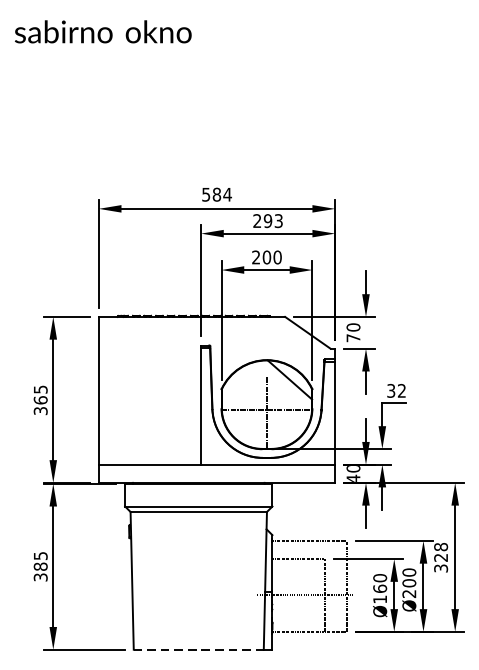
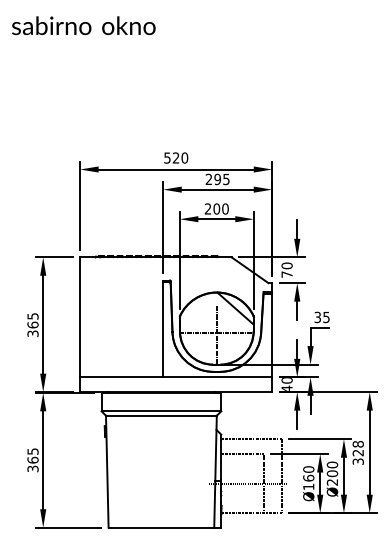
text: (222, 194) -> (180, 157), 584 -> 520
text: (278, 219) -> (226, 178), 293 -> 295
text: (401, 391) -> (326, 317), 32 -> 35
text: (40, 565) -> (32, 459), 385 -> 365
line: (198, 649) -> (161, 527), dashed -> solid

